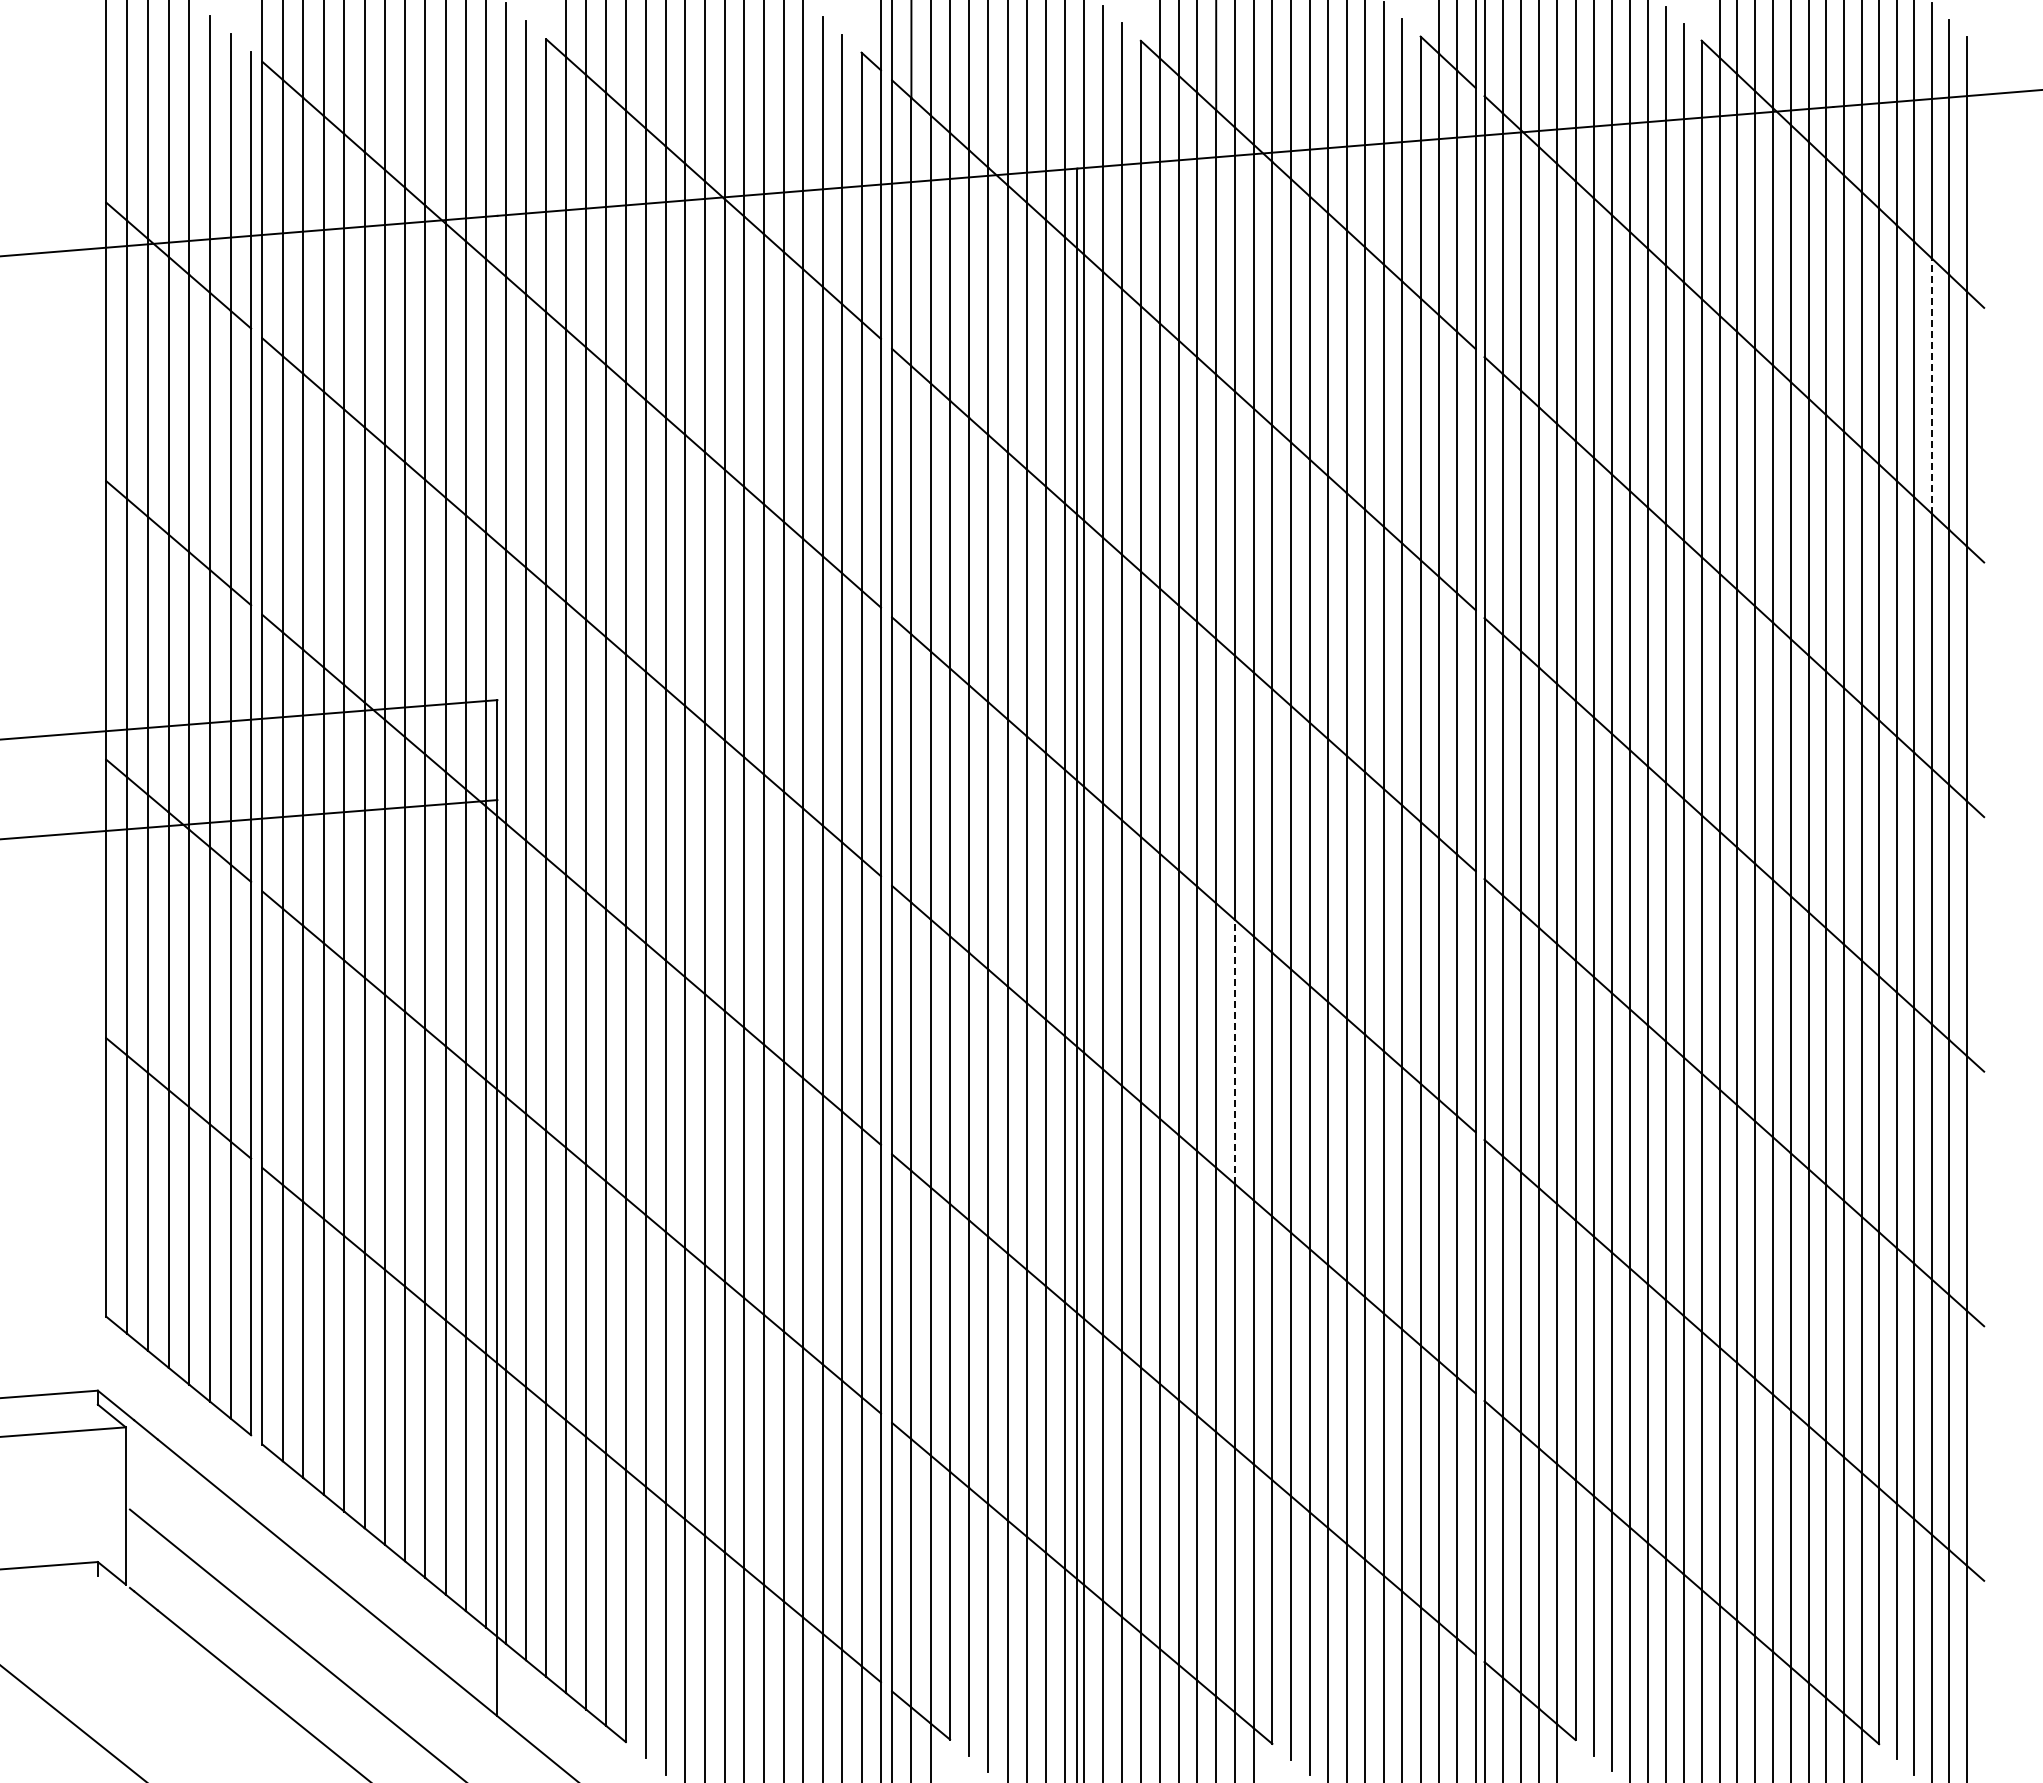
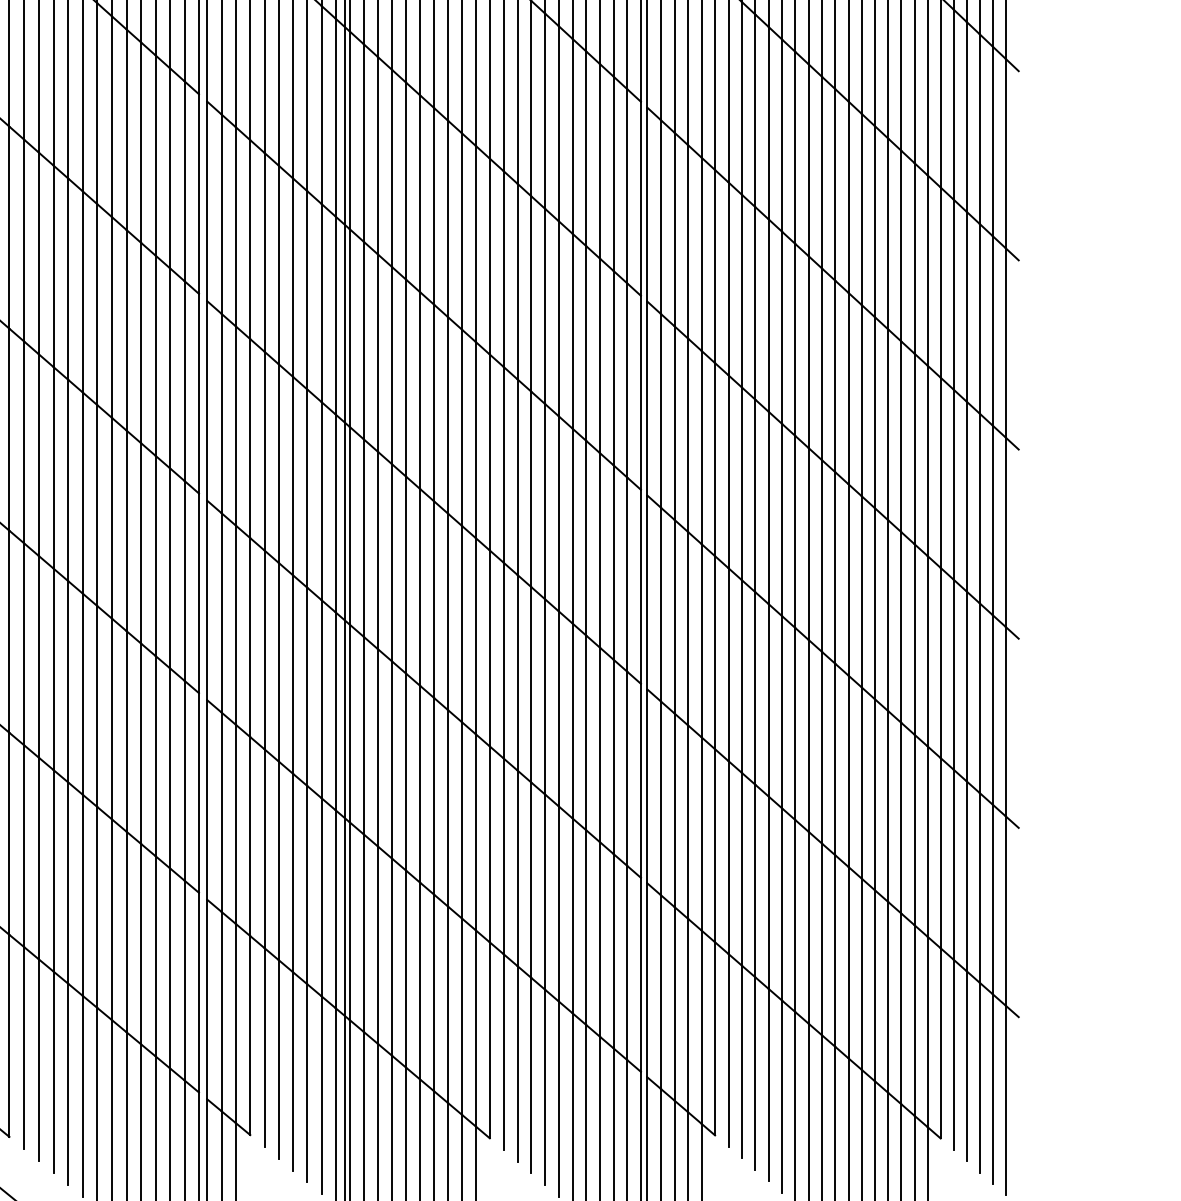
line: (1931, 385) -> (979, 128), dashed -> solid
line: (1234, 1051) -> (461, 623), dashed -> solid

